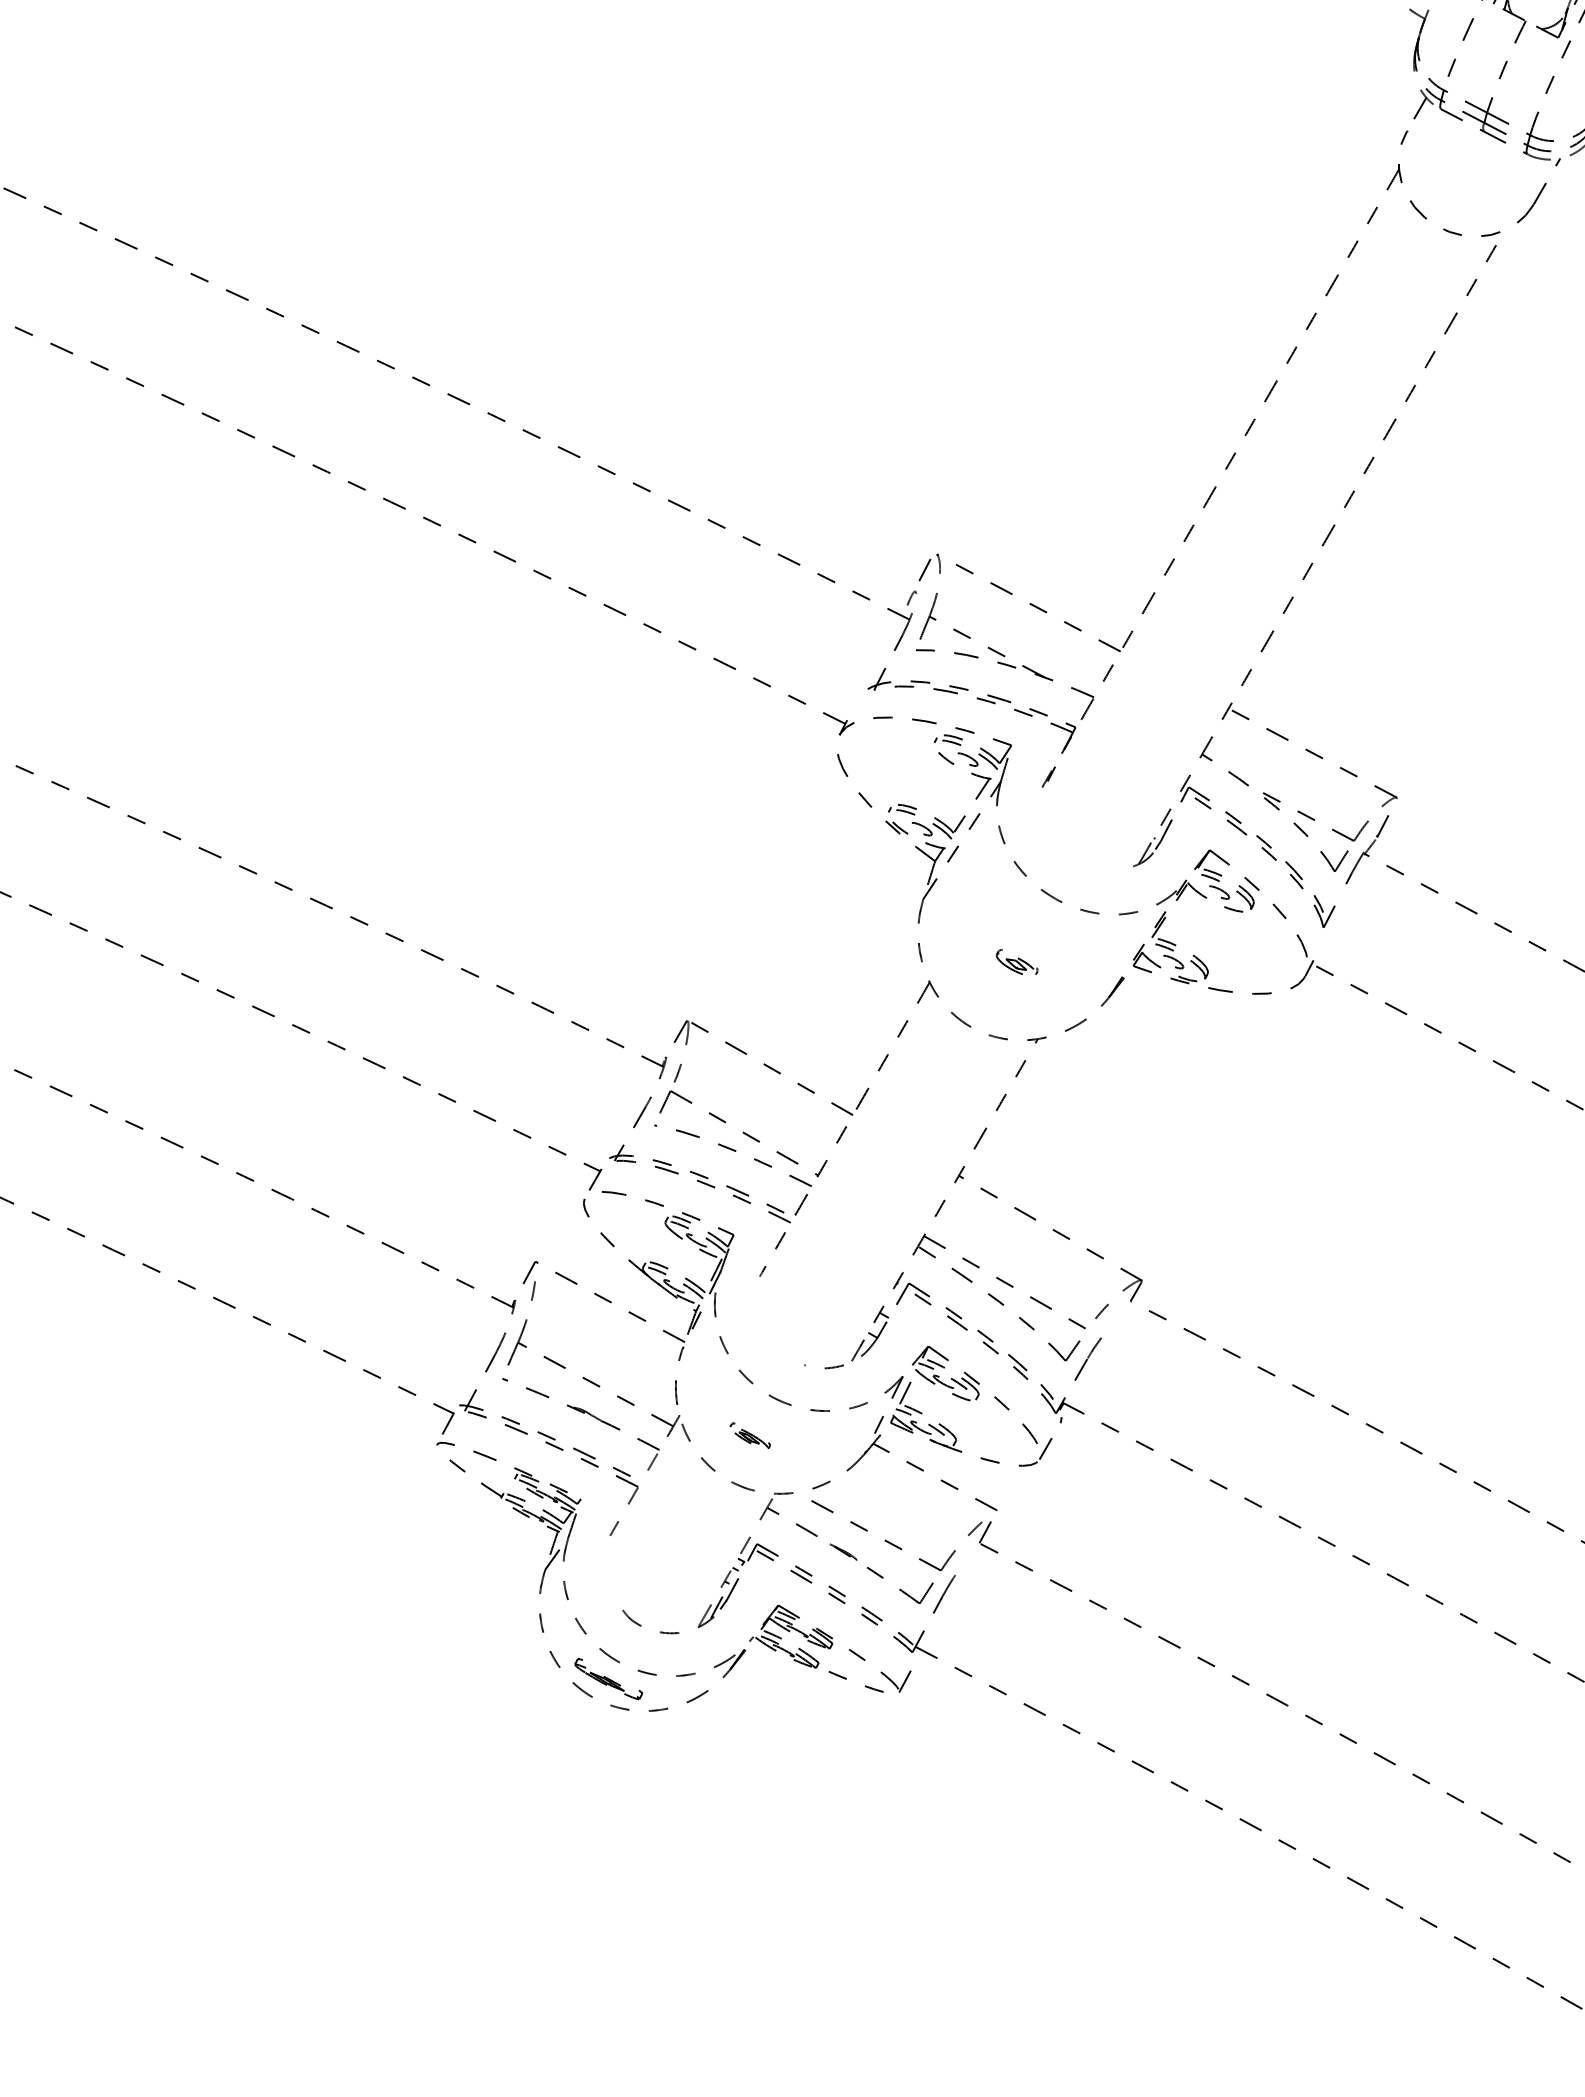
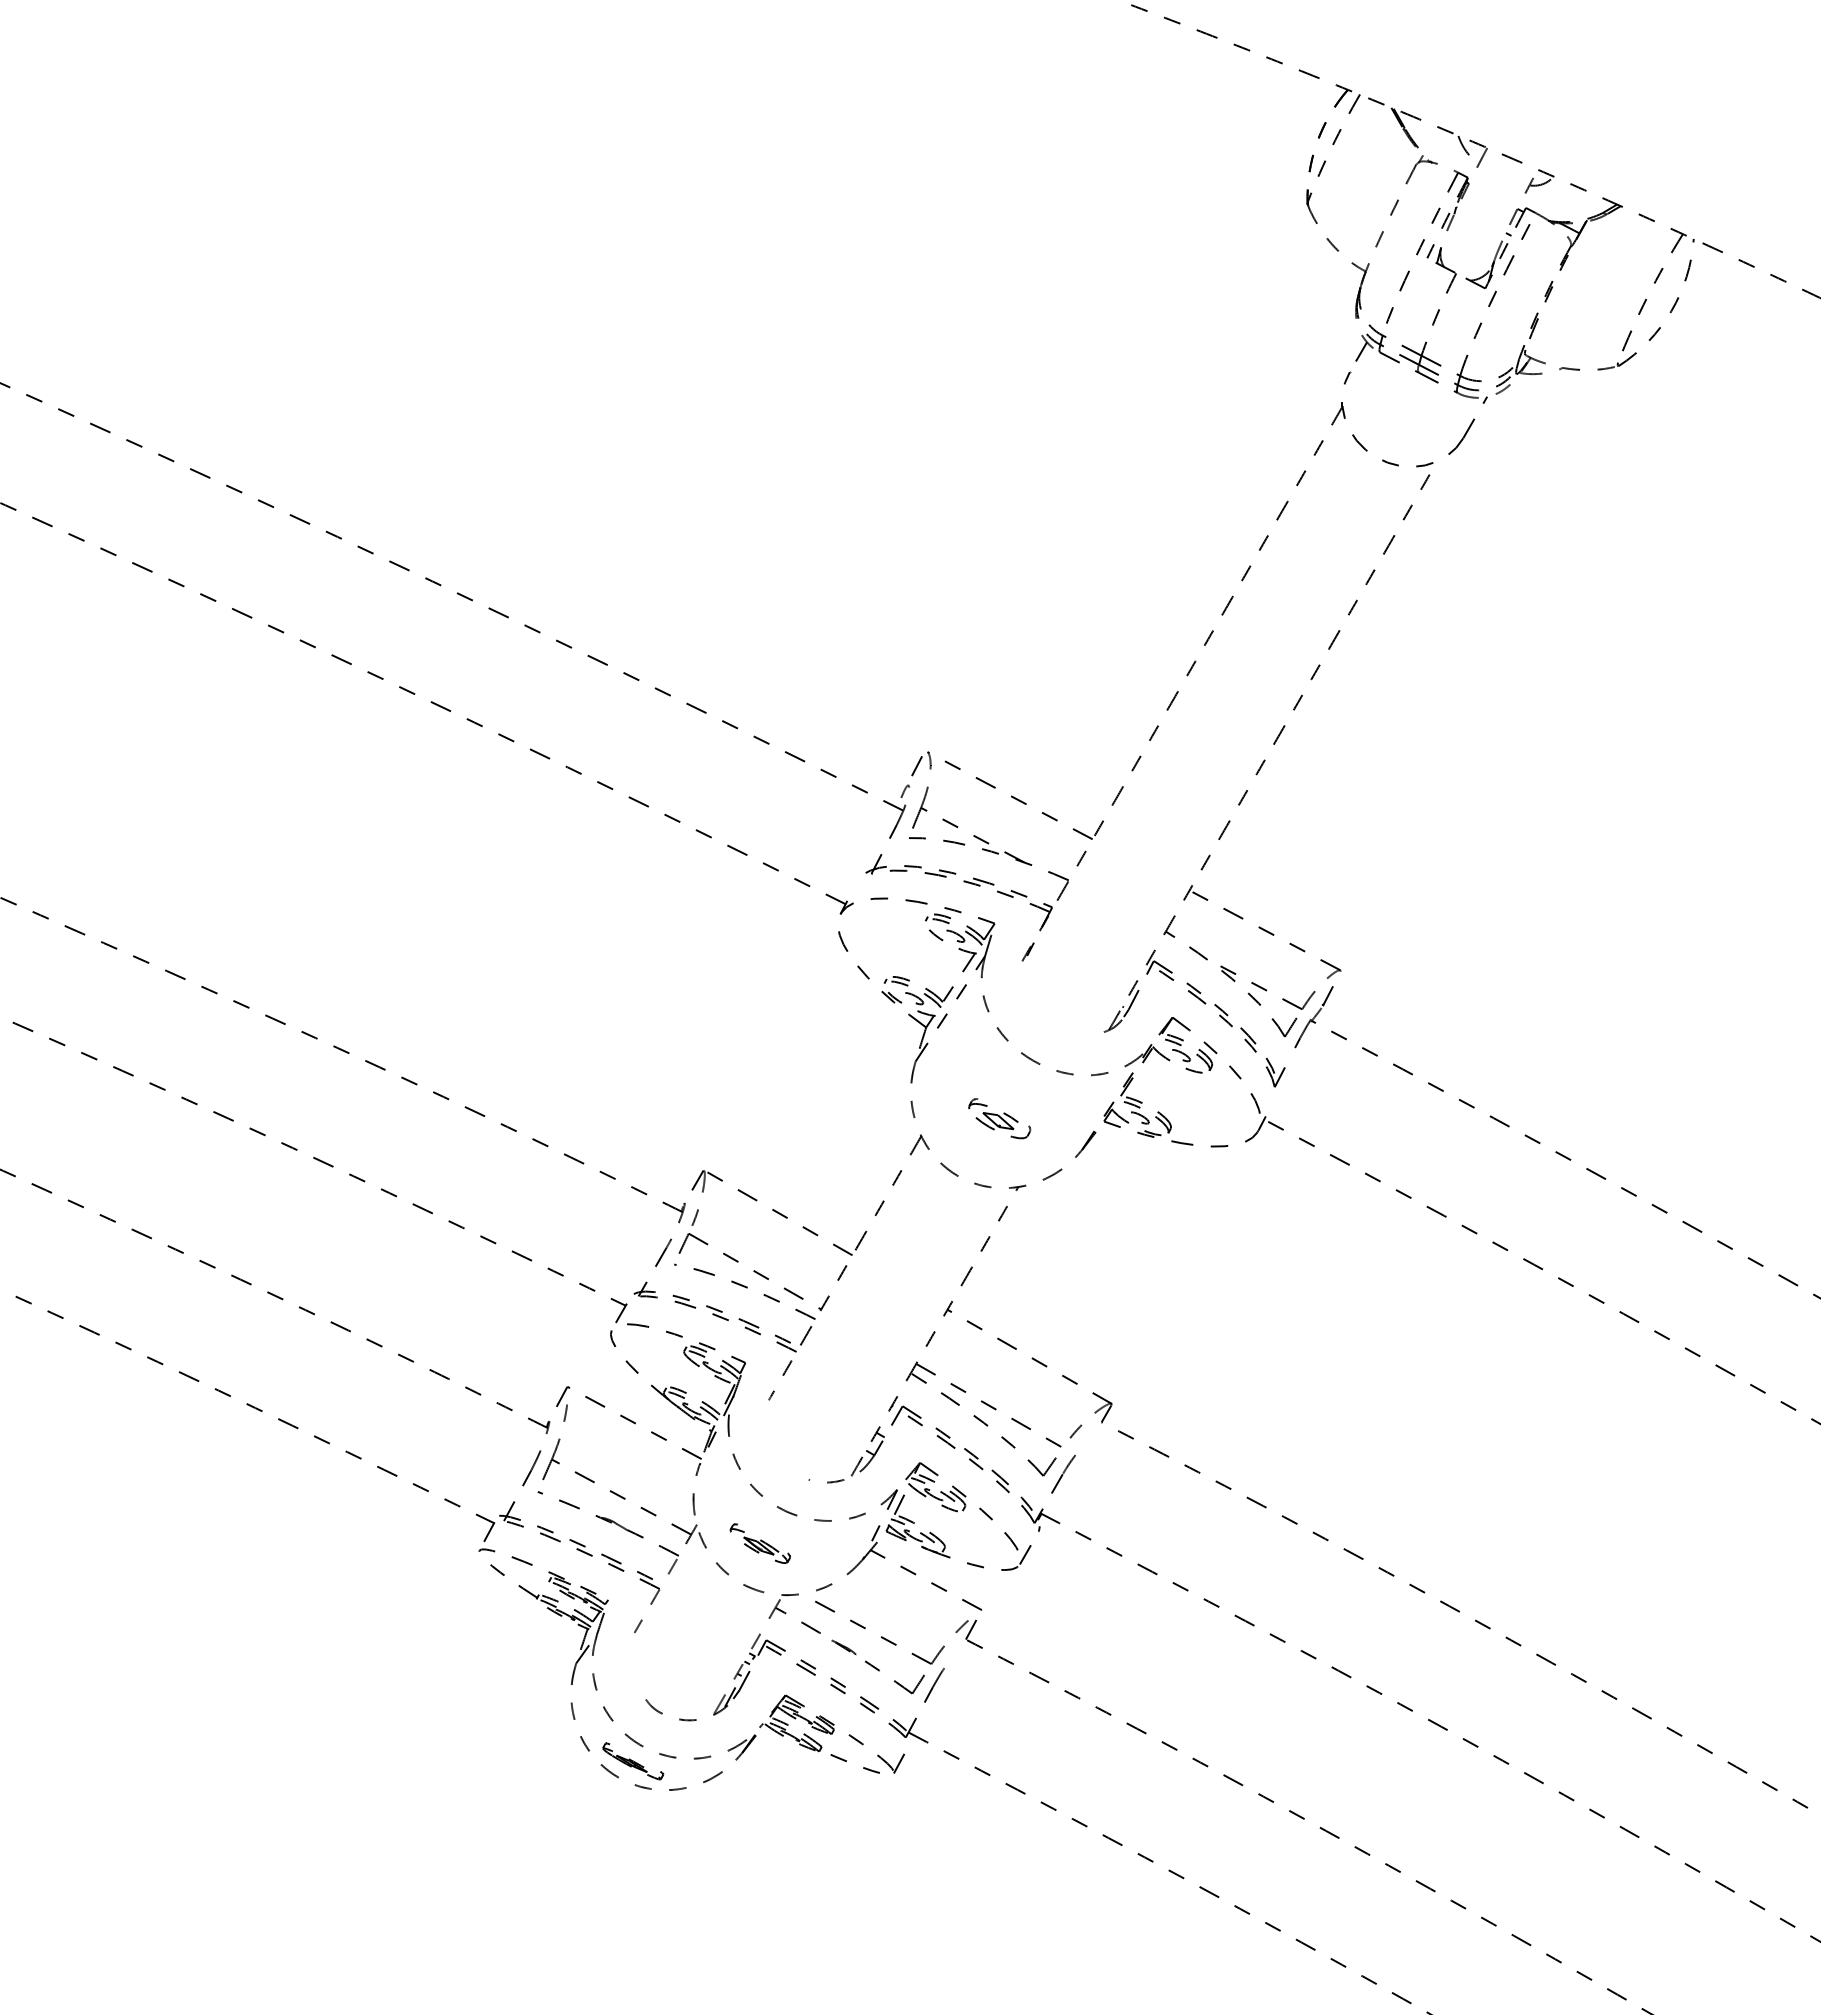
part: (1016, 962) -> (999, 1118), size x1.67
part: (749, 1436) -> (759, 1543), size x1.67

